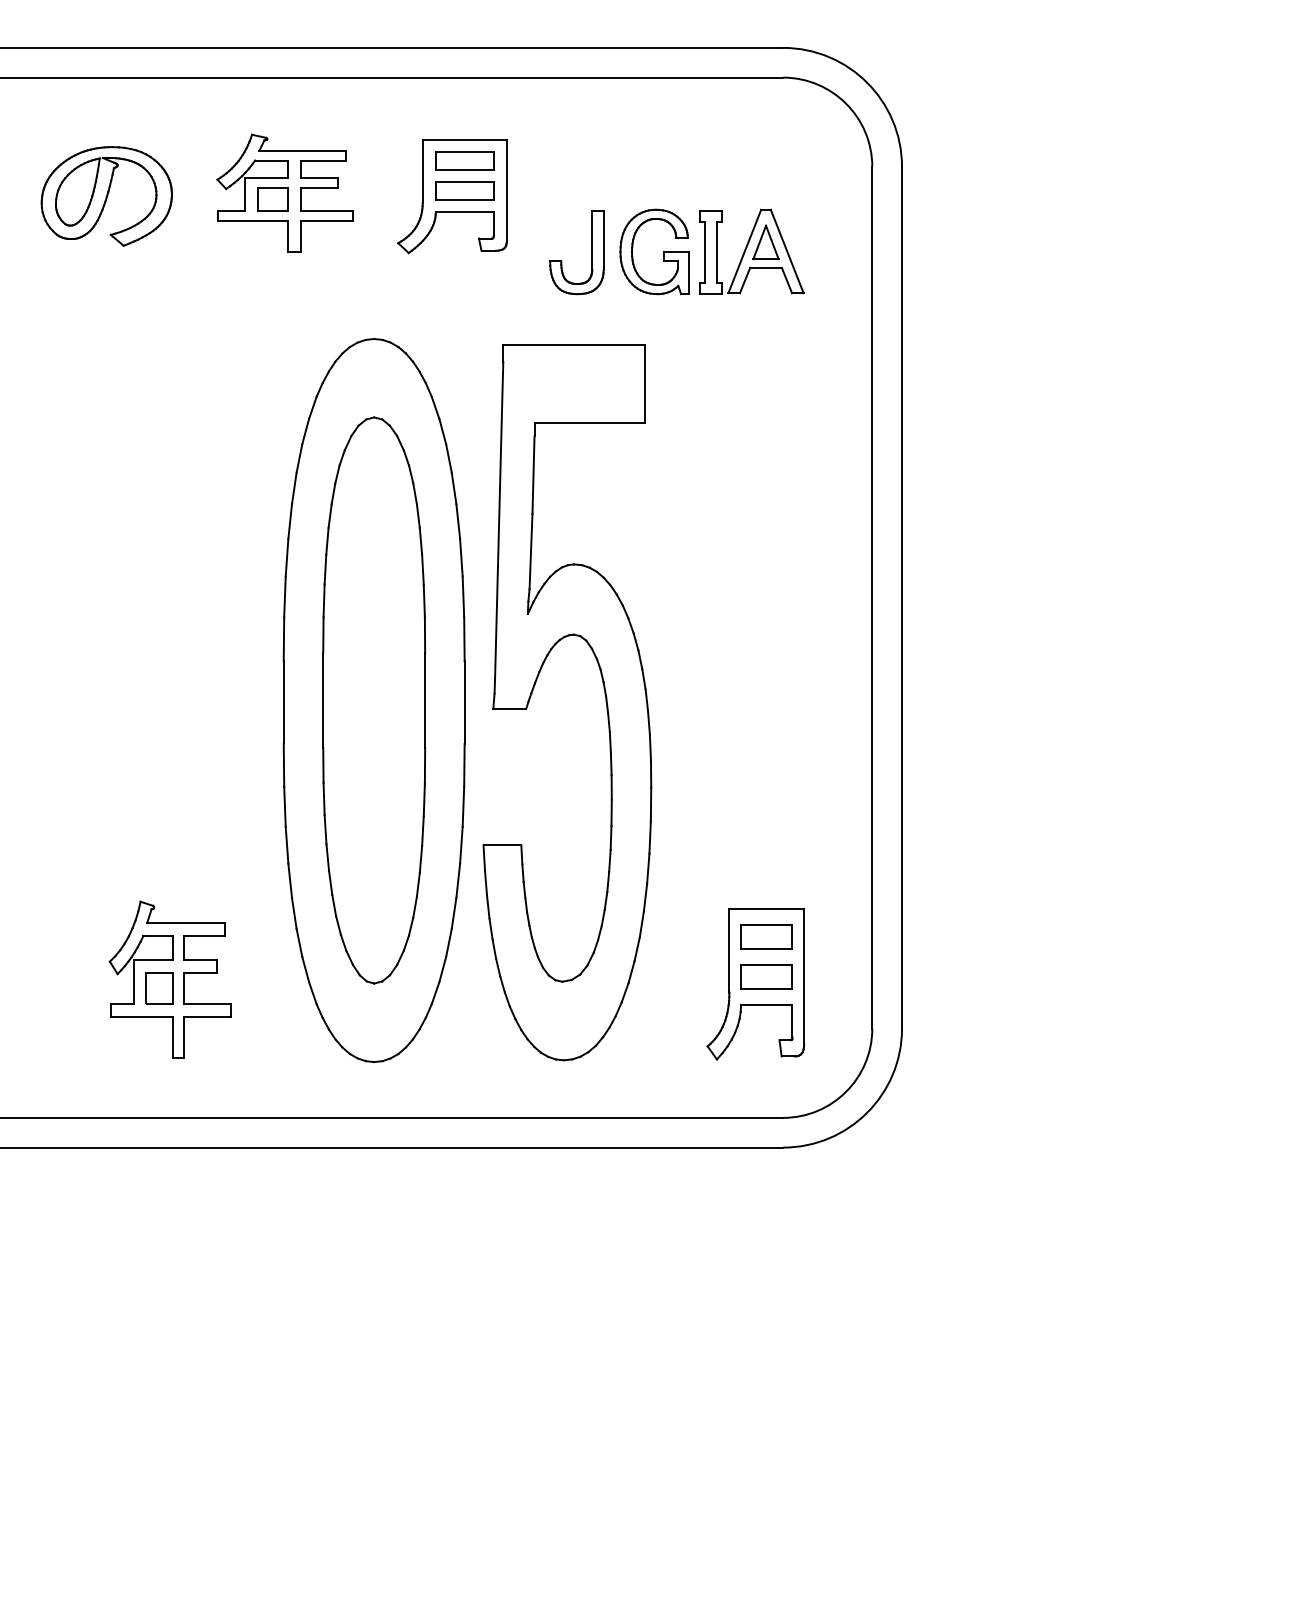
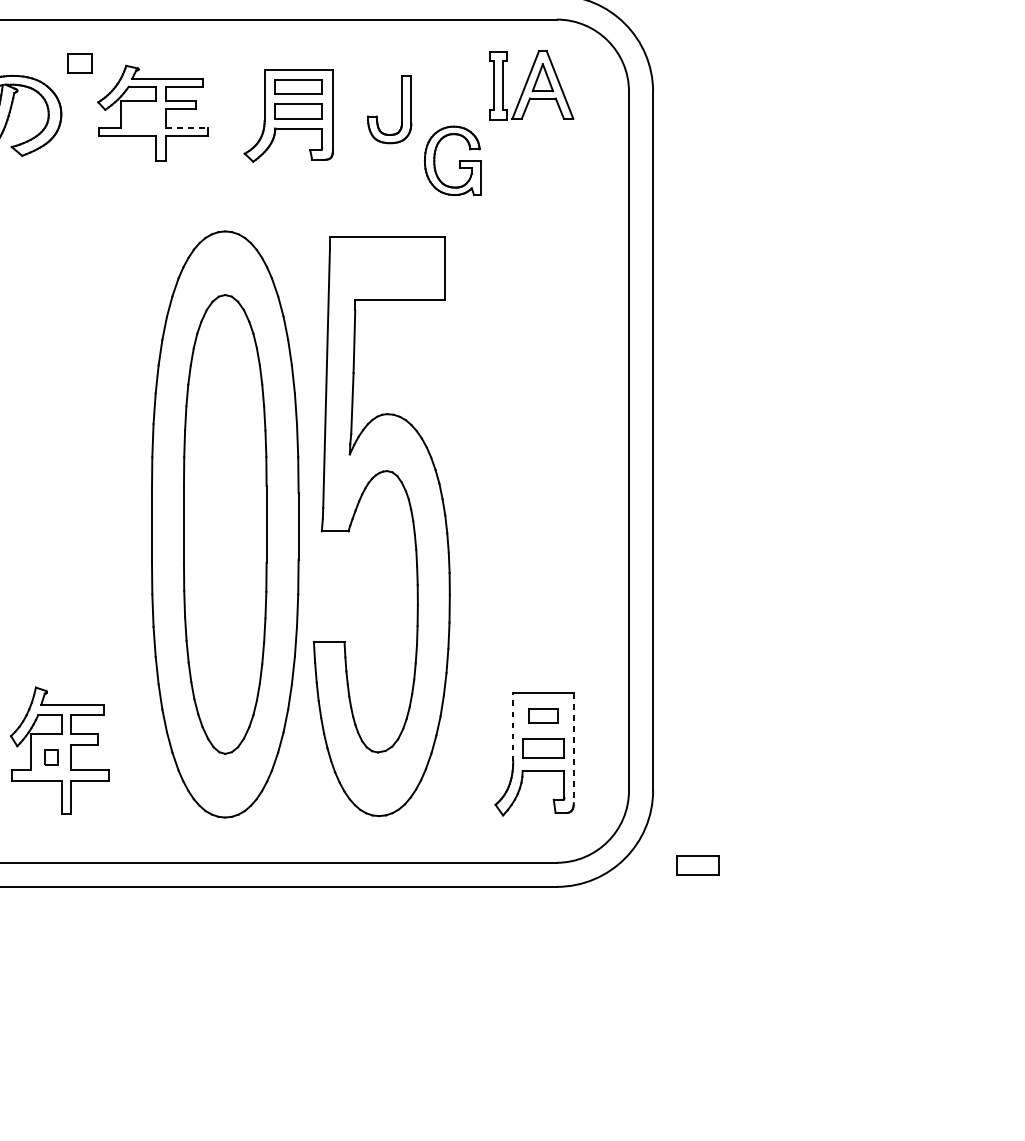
part: (272, 199) -> (79, 63), moved
line: (327, 211) -> (187, 128), solid -> dashed
part: (751, 251) -> (531, 85), moved
part: (591, 252) -> (401, 109), moved
part: (766, 936) -> (543, 715), size x0.7
line: (729, 950) -> (513, 727), solid -> dashed
line: (804, 976) -> (574, 748), solid -> dashed
part: (159, 988) -> (51, 757), size x0.6
part: (957, 1121) -> (698, 865), added

